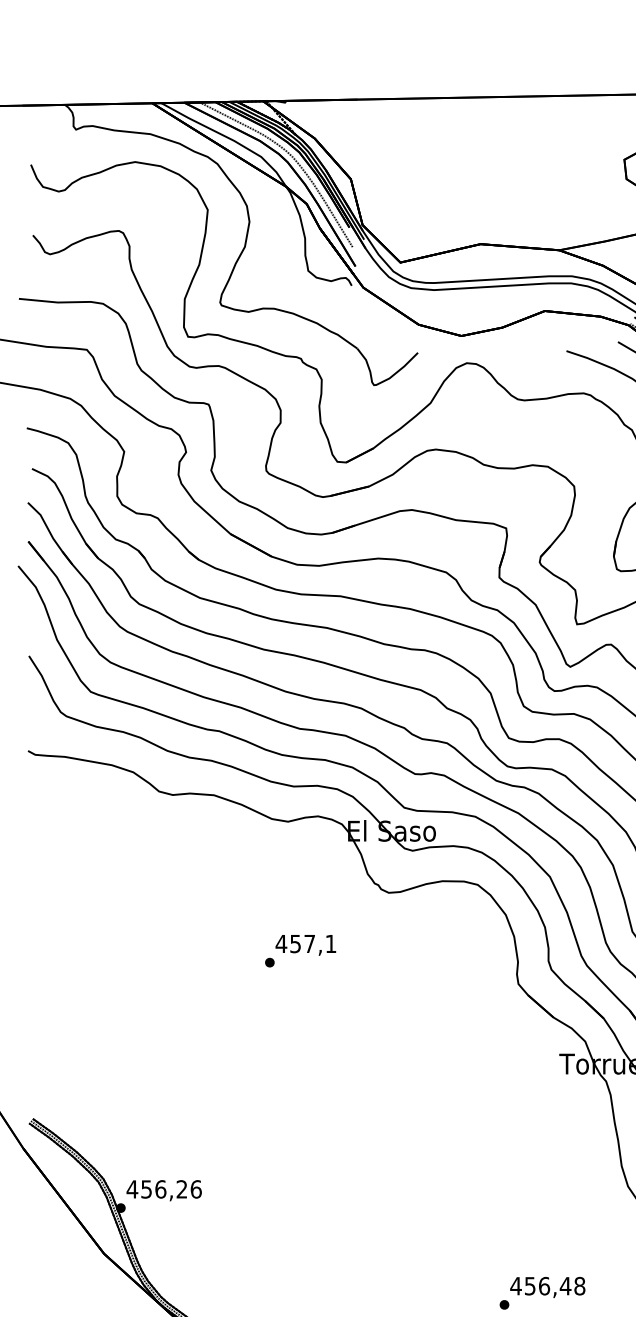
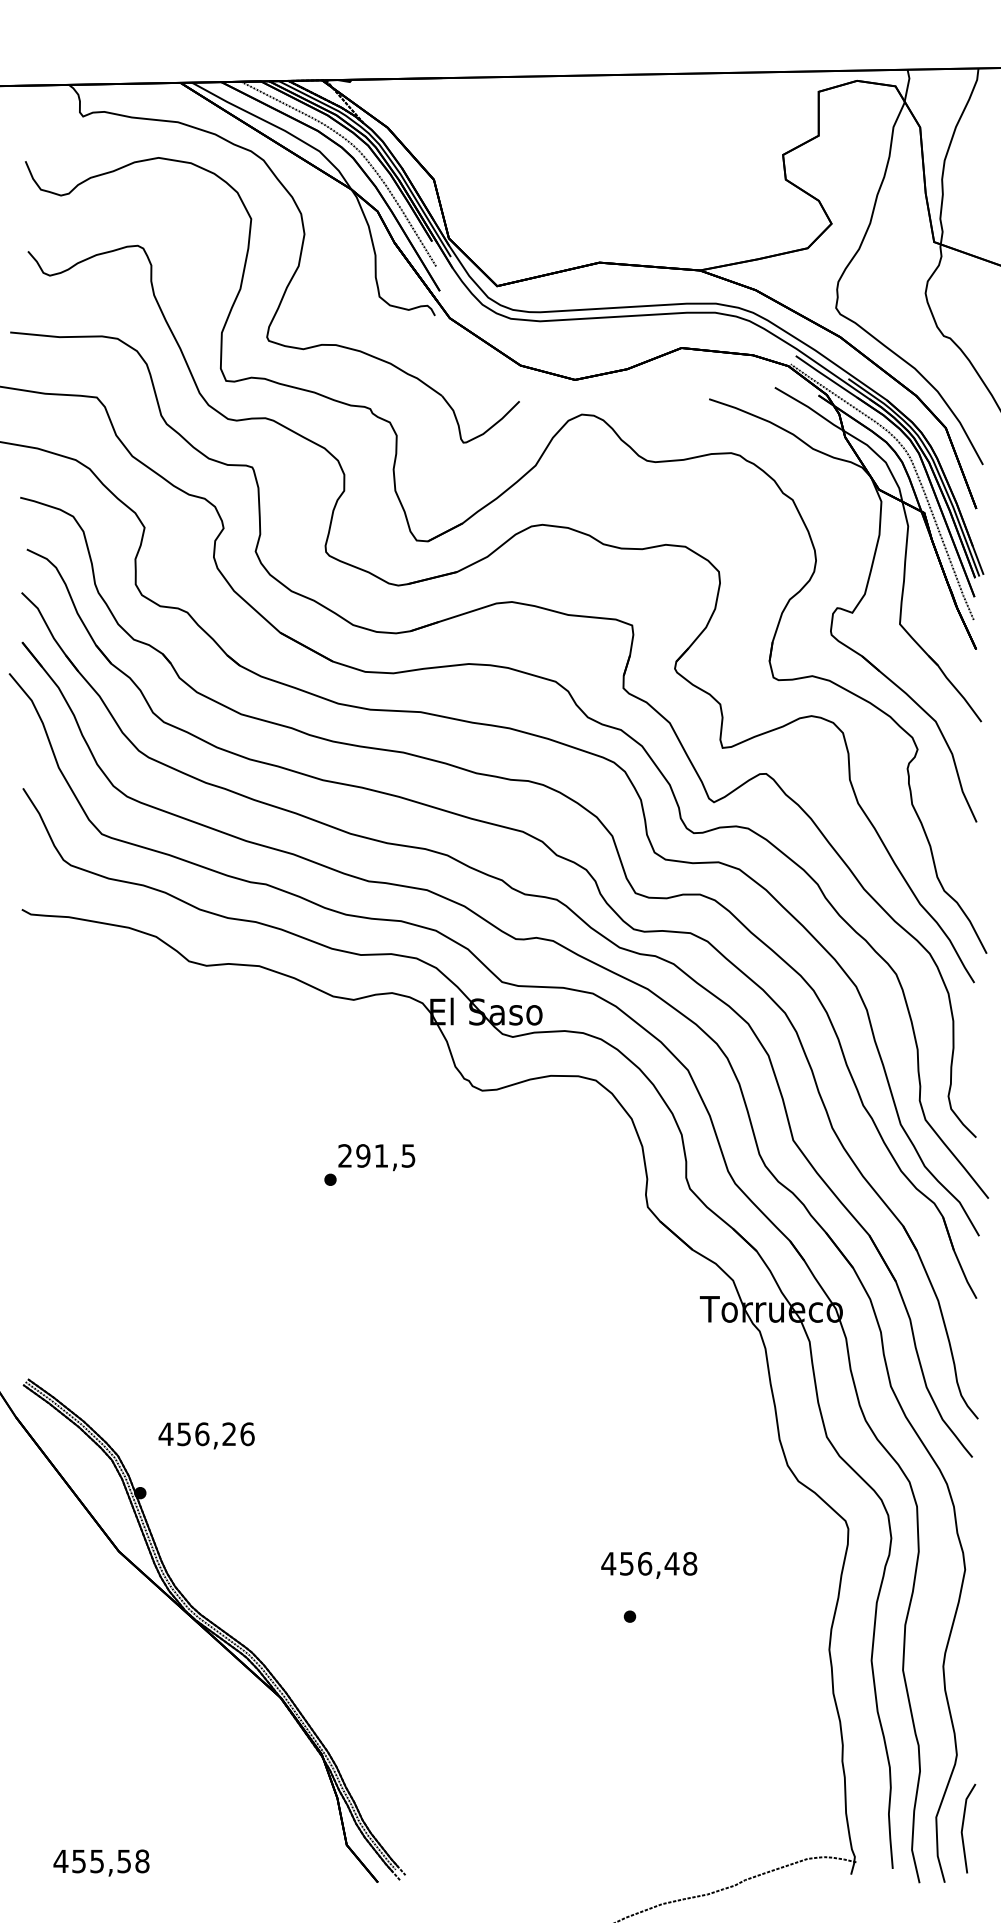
text: (305, 943) -> (376, 1155), 457,1 -> 291,5
text: (164, 1190) -> (206, 1435), moved
text: (547, 1287) -> (649, 1565), moved

